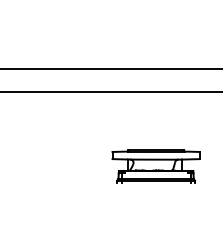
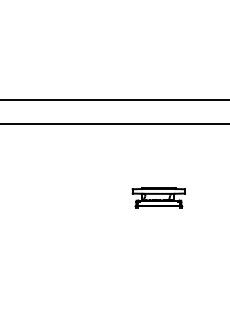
part: (155, 166) -> (158, 197), size x0.6

